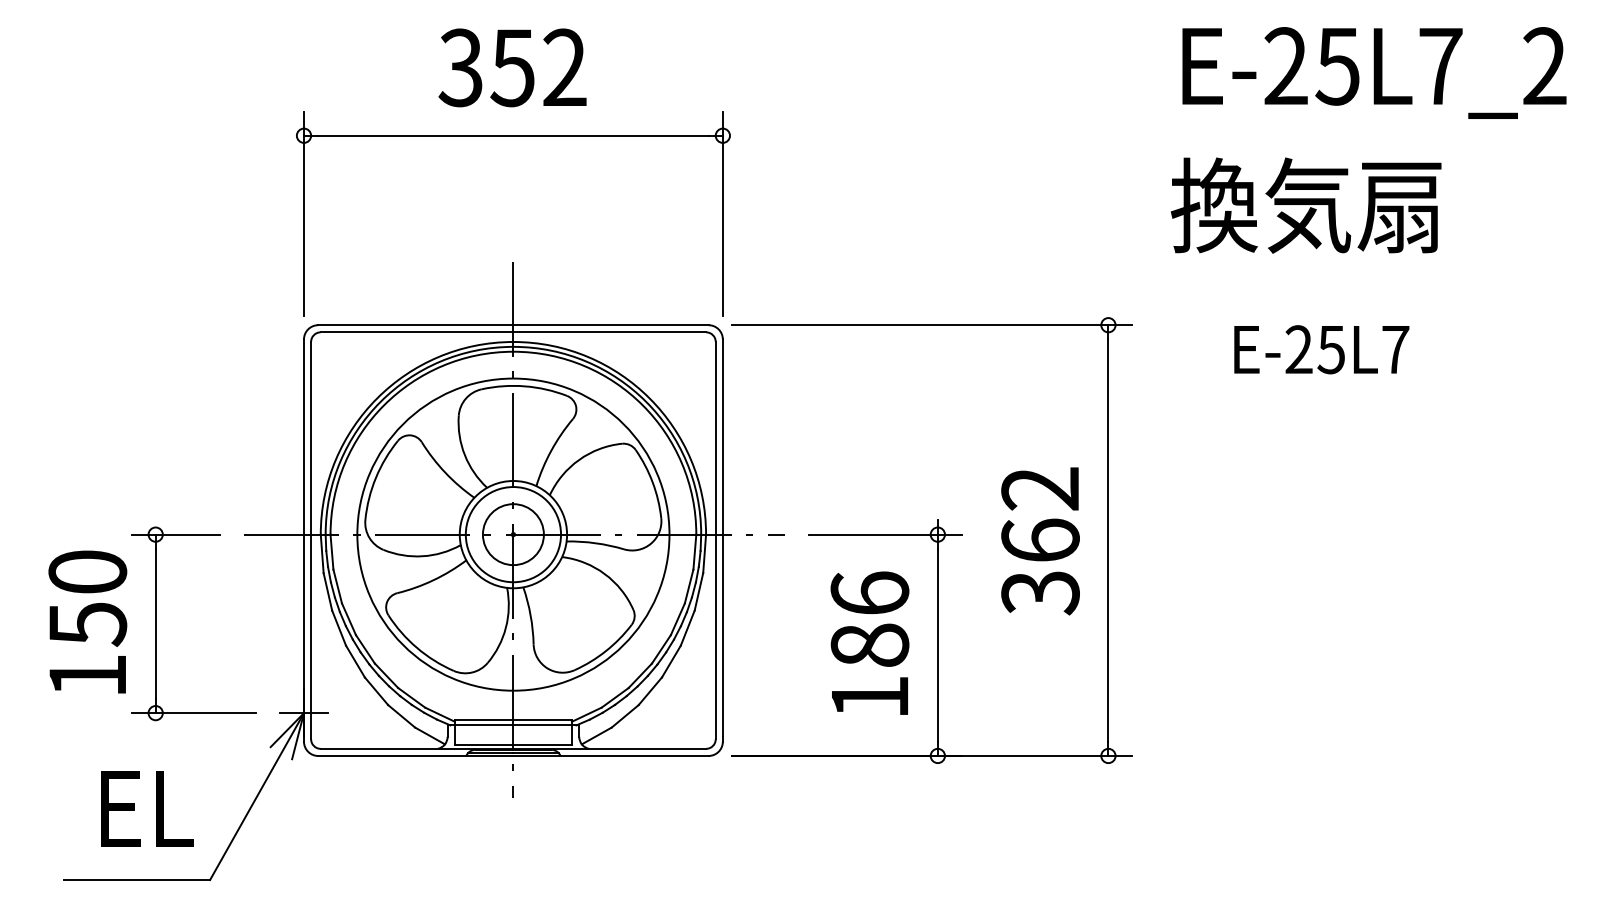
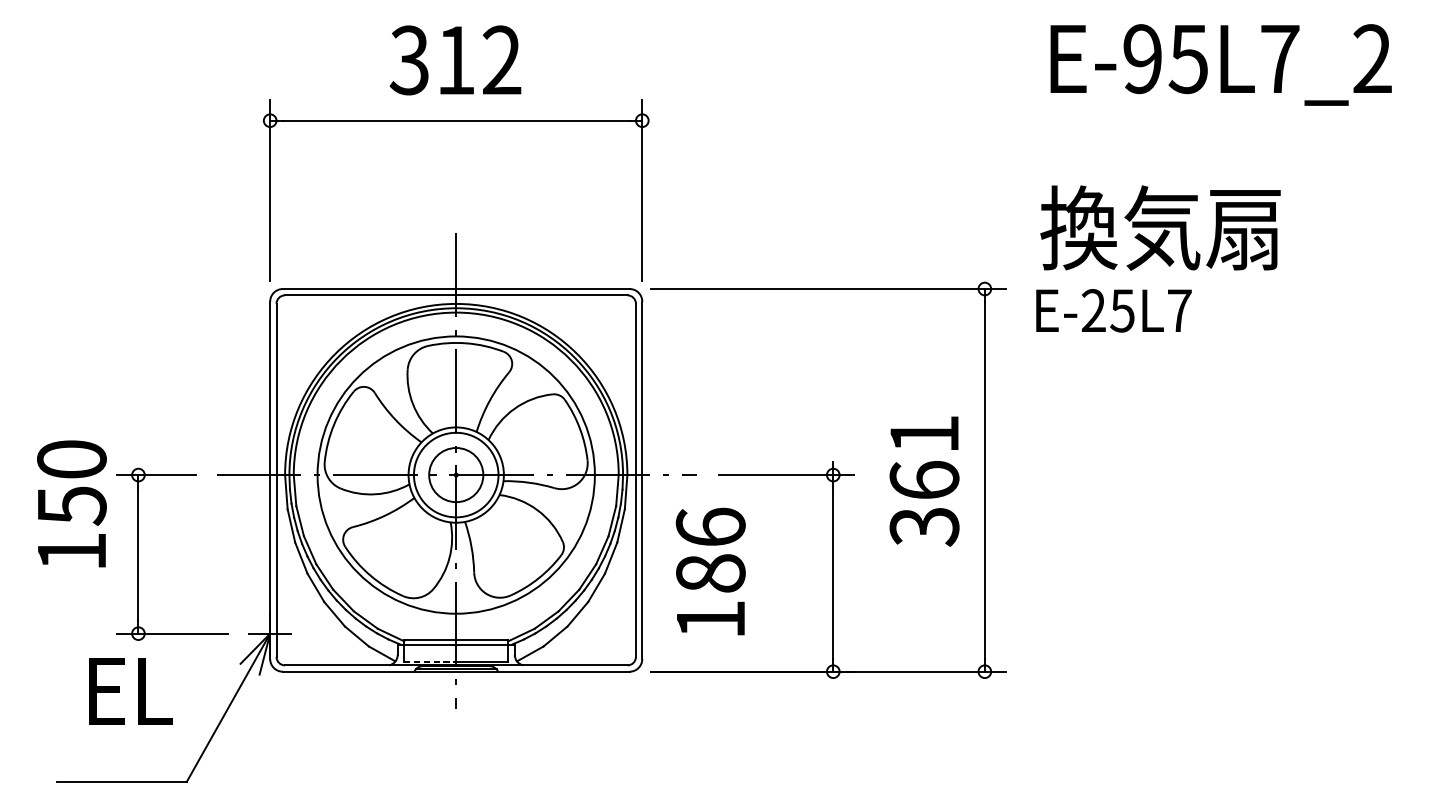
text: (1285, 66) -> (1142, 59), E-25L7_2 -> E-95L7_2
text: (512, 68) -> (455, 60), 352 -> 312
text: (1305, 205) -> (1159, 227), moved
text: (1321, 349) -> (1113, 310), moved
text: (1039, 488) -> (923, 434), 362 -> 361
text: (87, 621) -> (71, 503), moved
text: (869, 642) -> (710, 570), moved
line: (484, 744) -> (430, 661), solid -> dashed
text: (147, 808) -> (131, 690), moved

